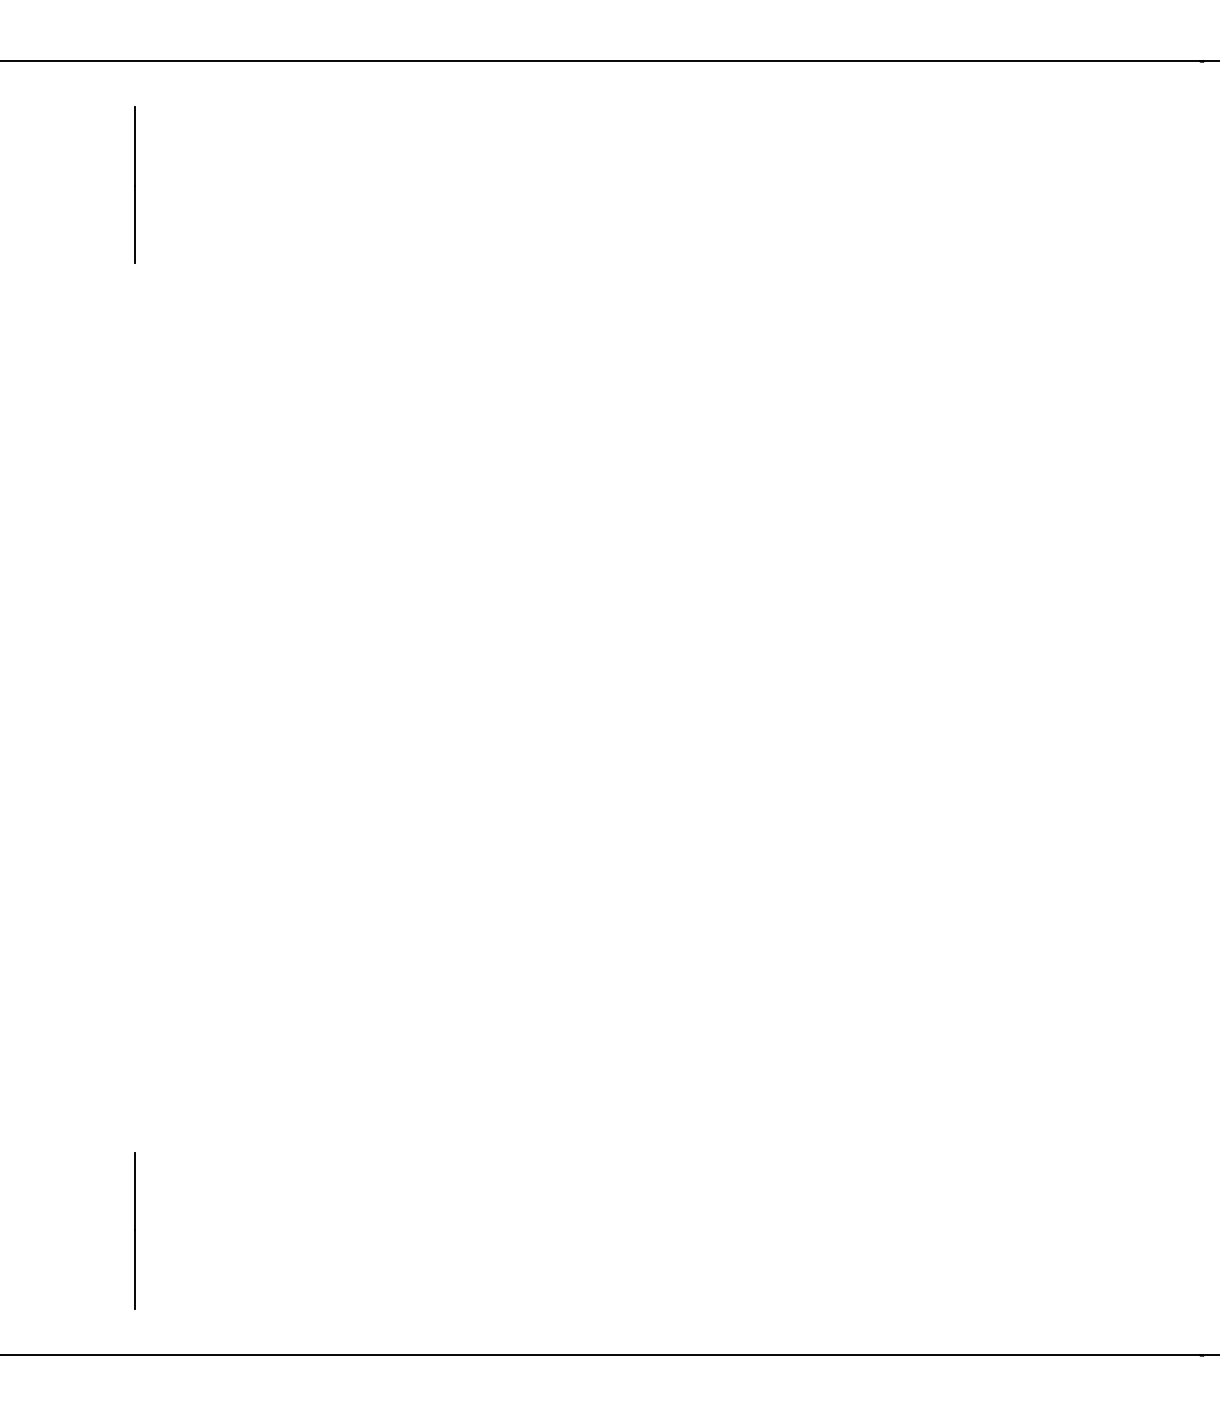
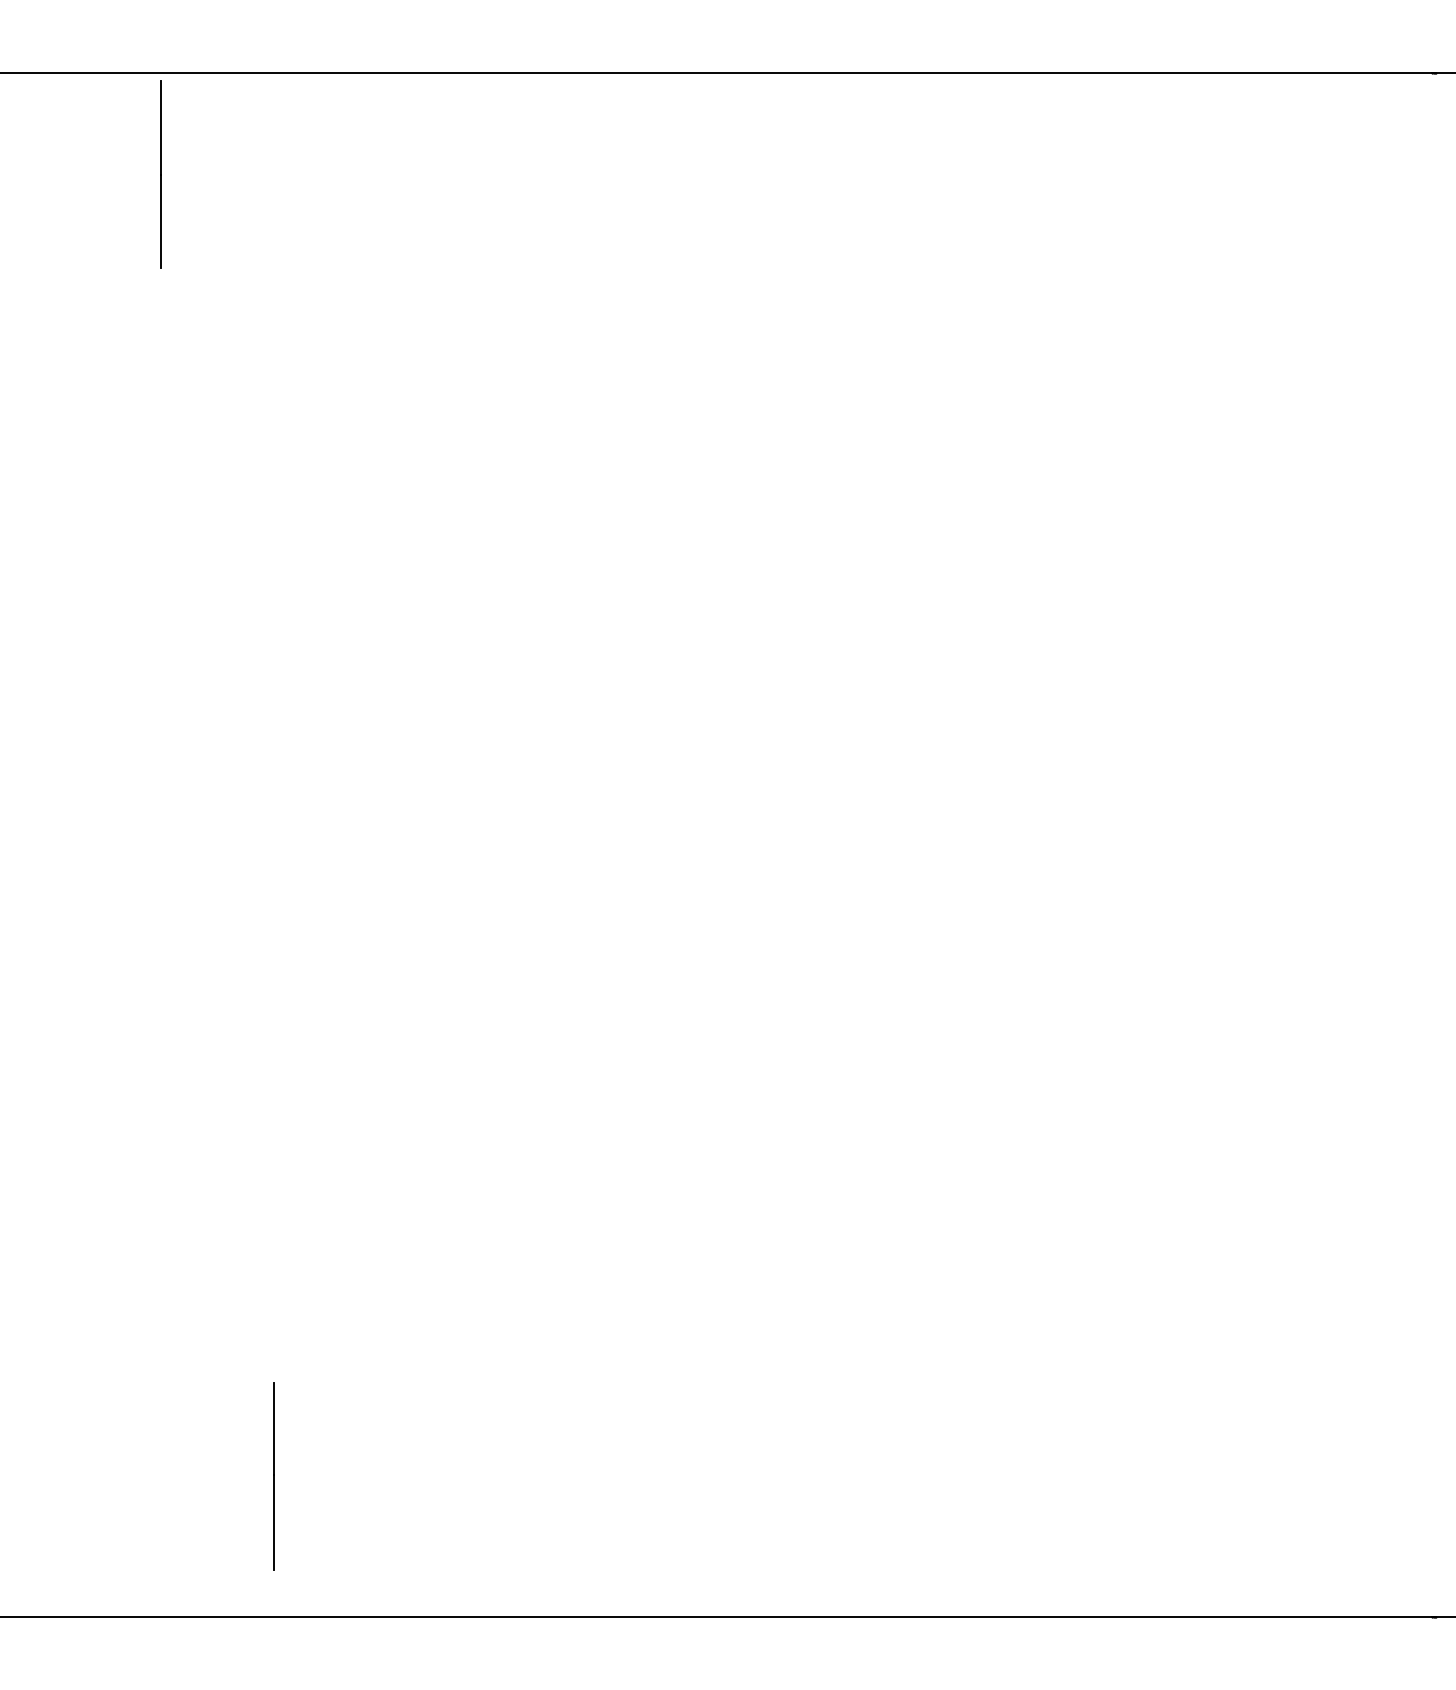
line: (134, 184) -> (160, 173), moved
line: (134, 1230) -> (272, 1475), moved

